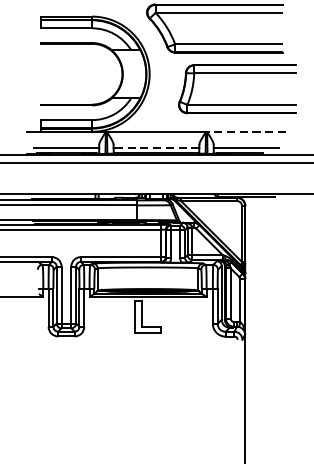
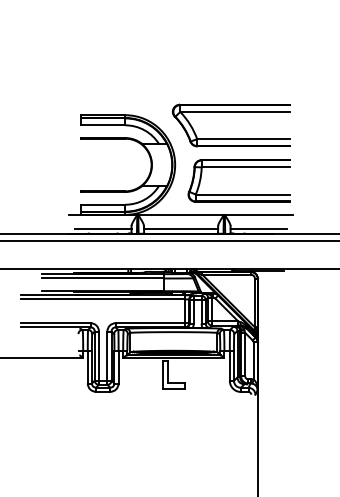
part: (236, 73) -> (238, 167), moved
line: (246, 132) -> (258, 215), dashed -> solid
line: (155, 147) -> (180, 228), dashed -> solid

